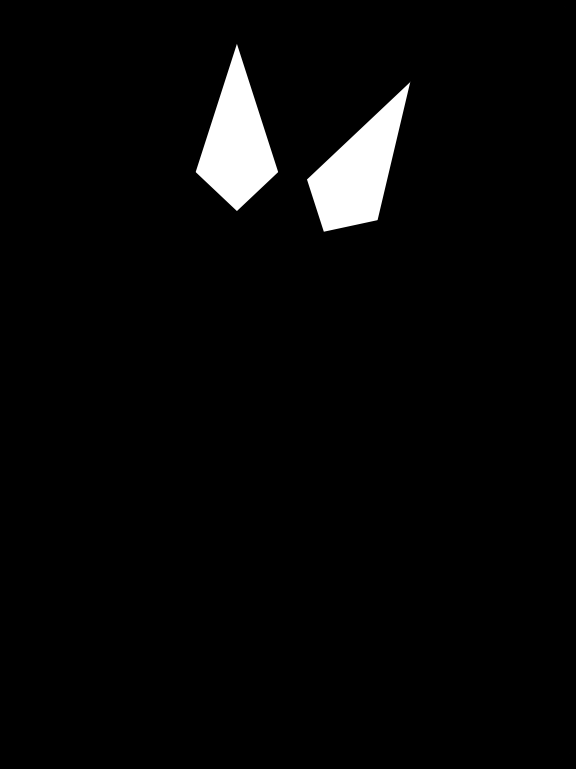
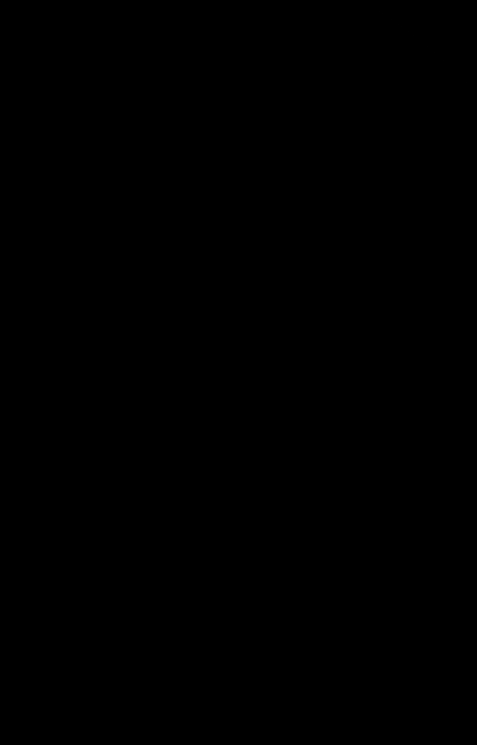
fill: (236, 126) -> (116, 172), added
fill: (358, 155) -> (235, 200), added

